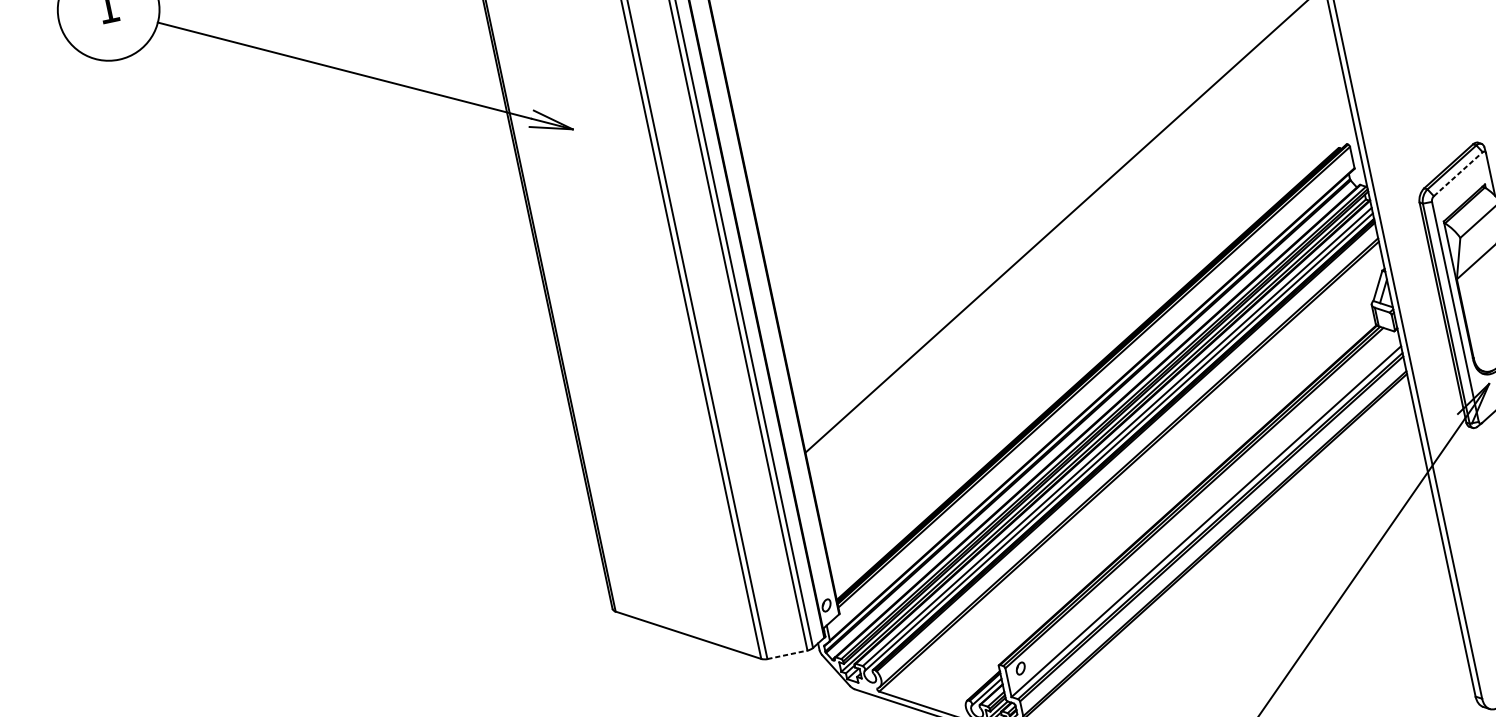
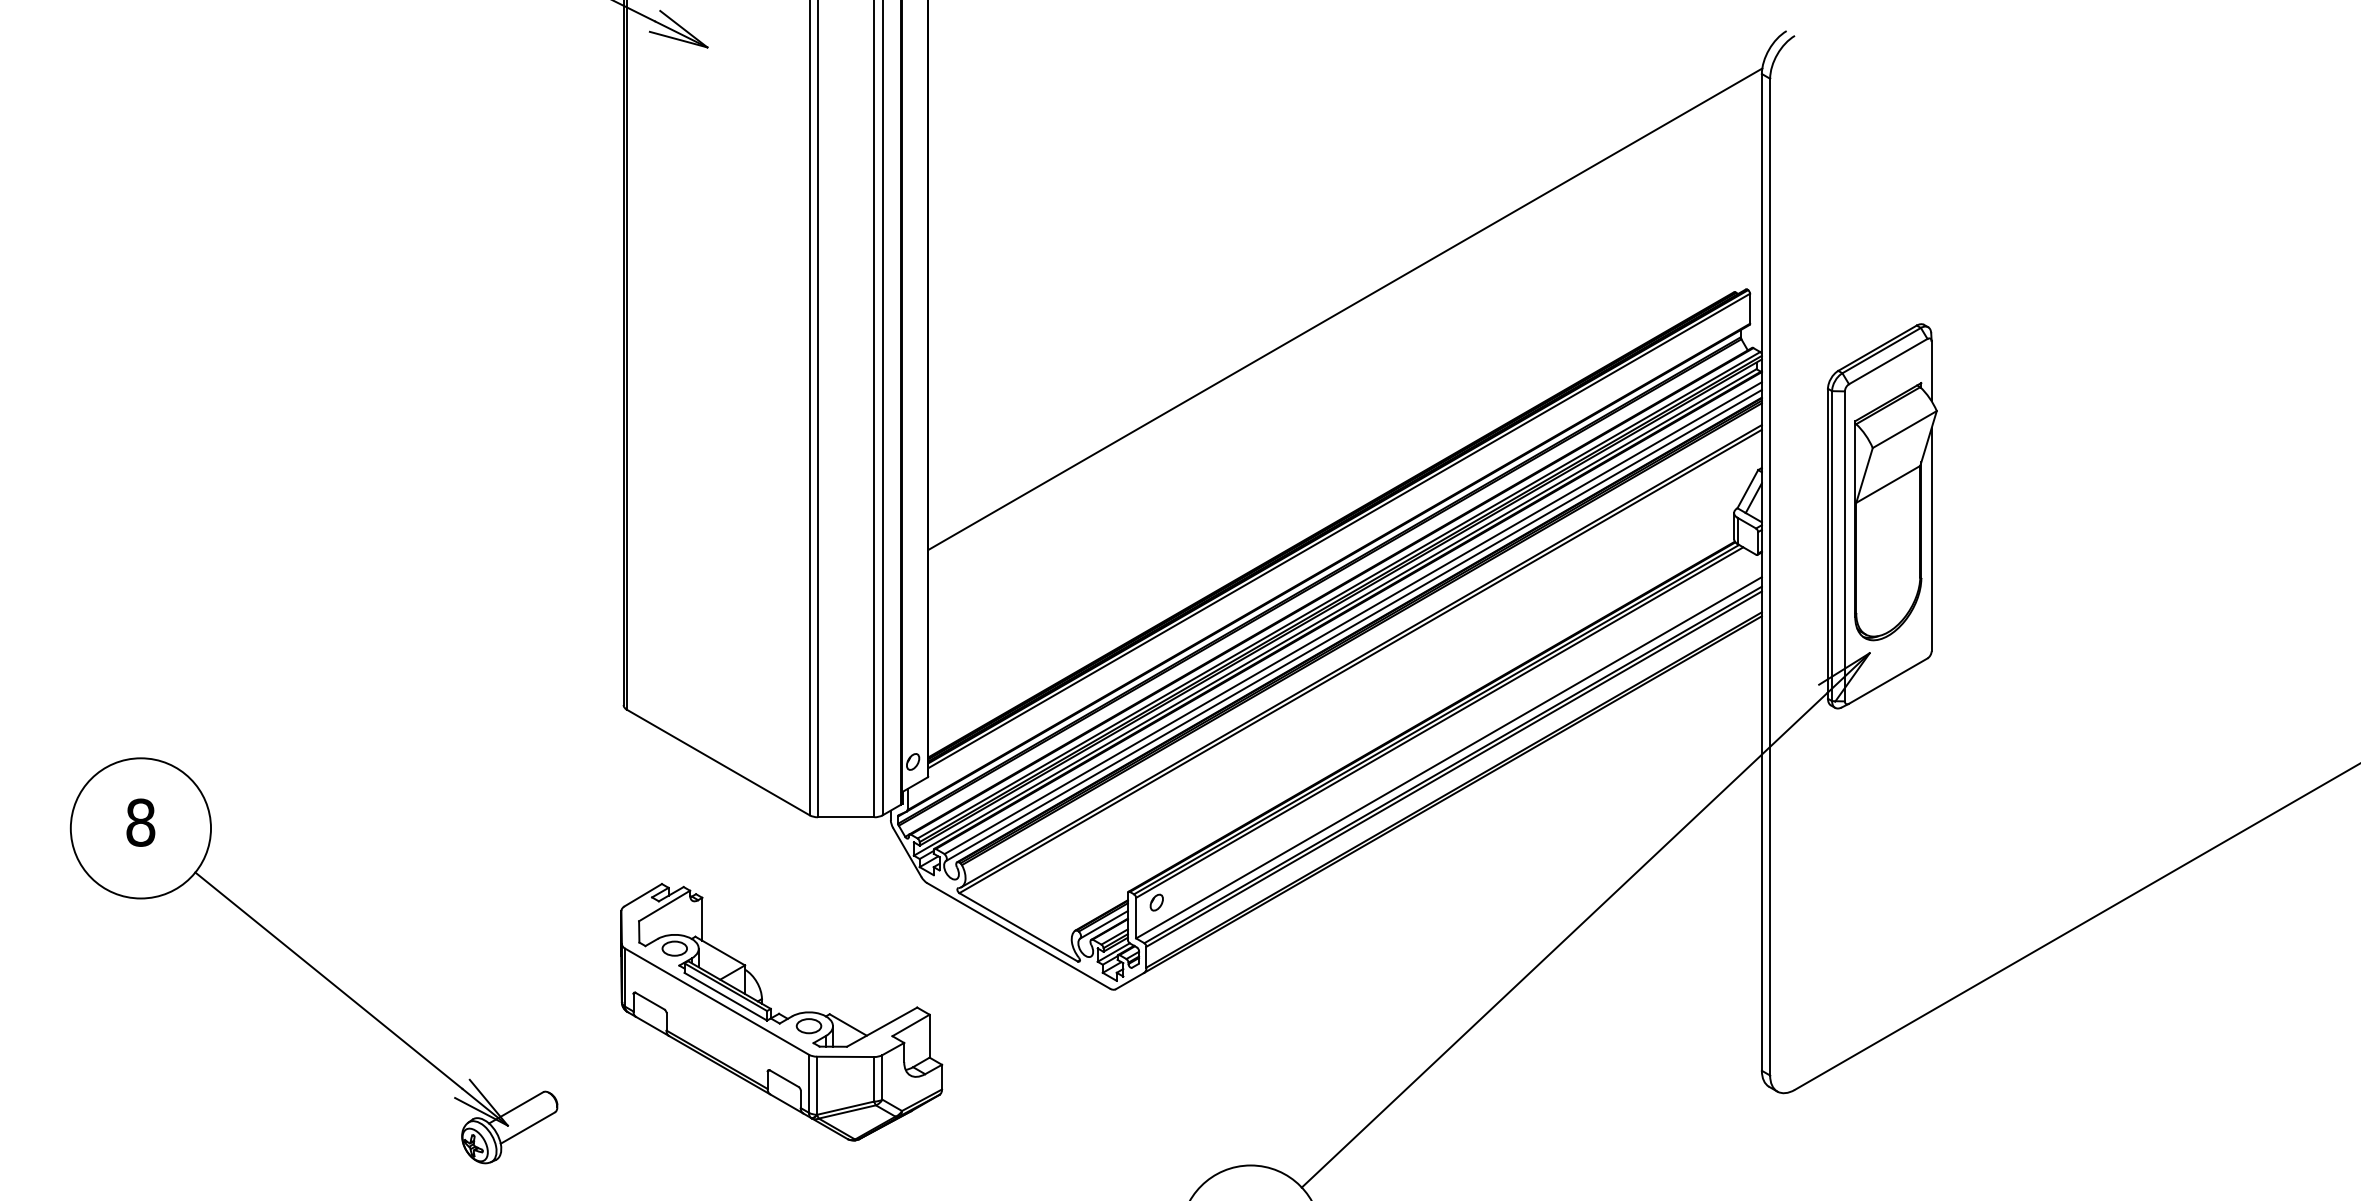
line: (1458, 174) -> (1888, 361), dashed -> solid
line: (787, 654) -> (846, 817), dashed -> solid

